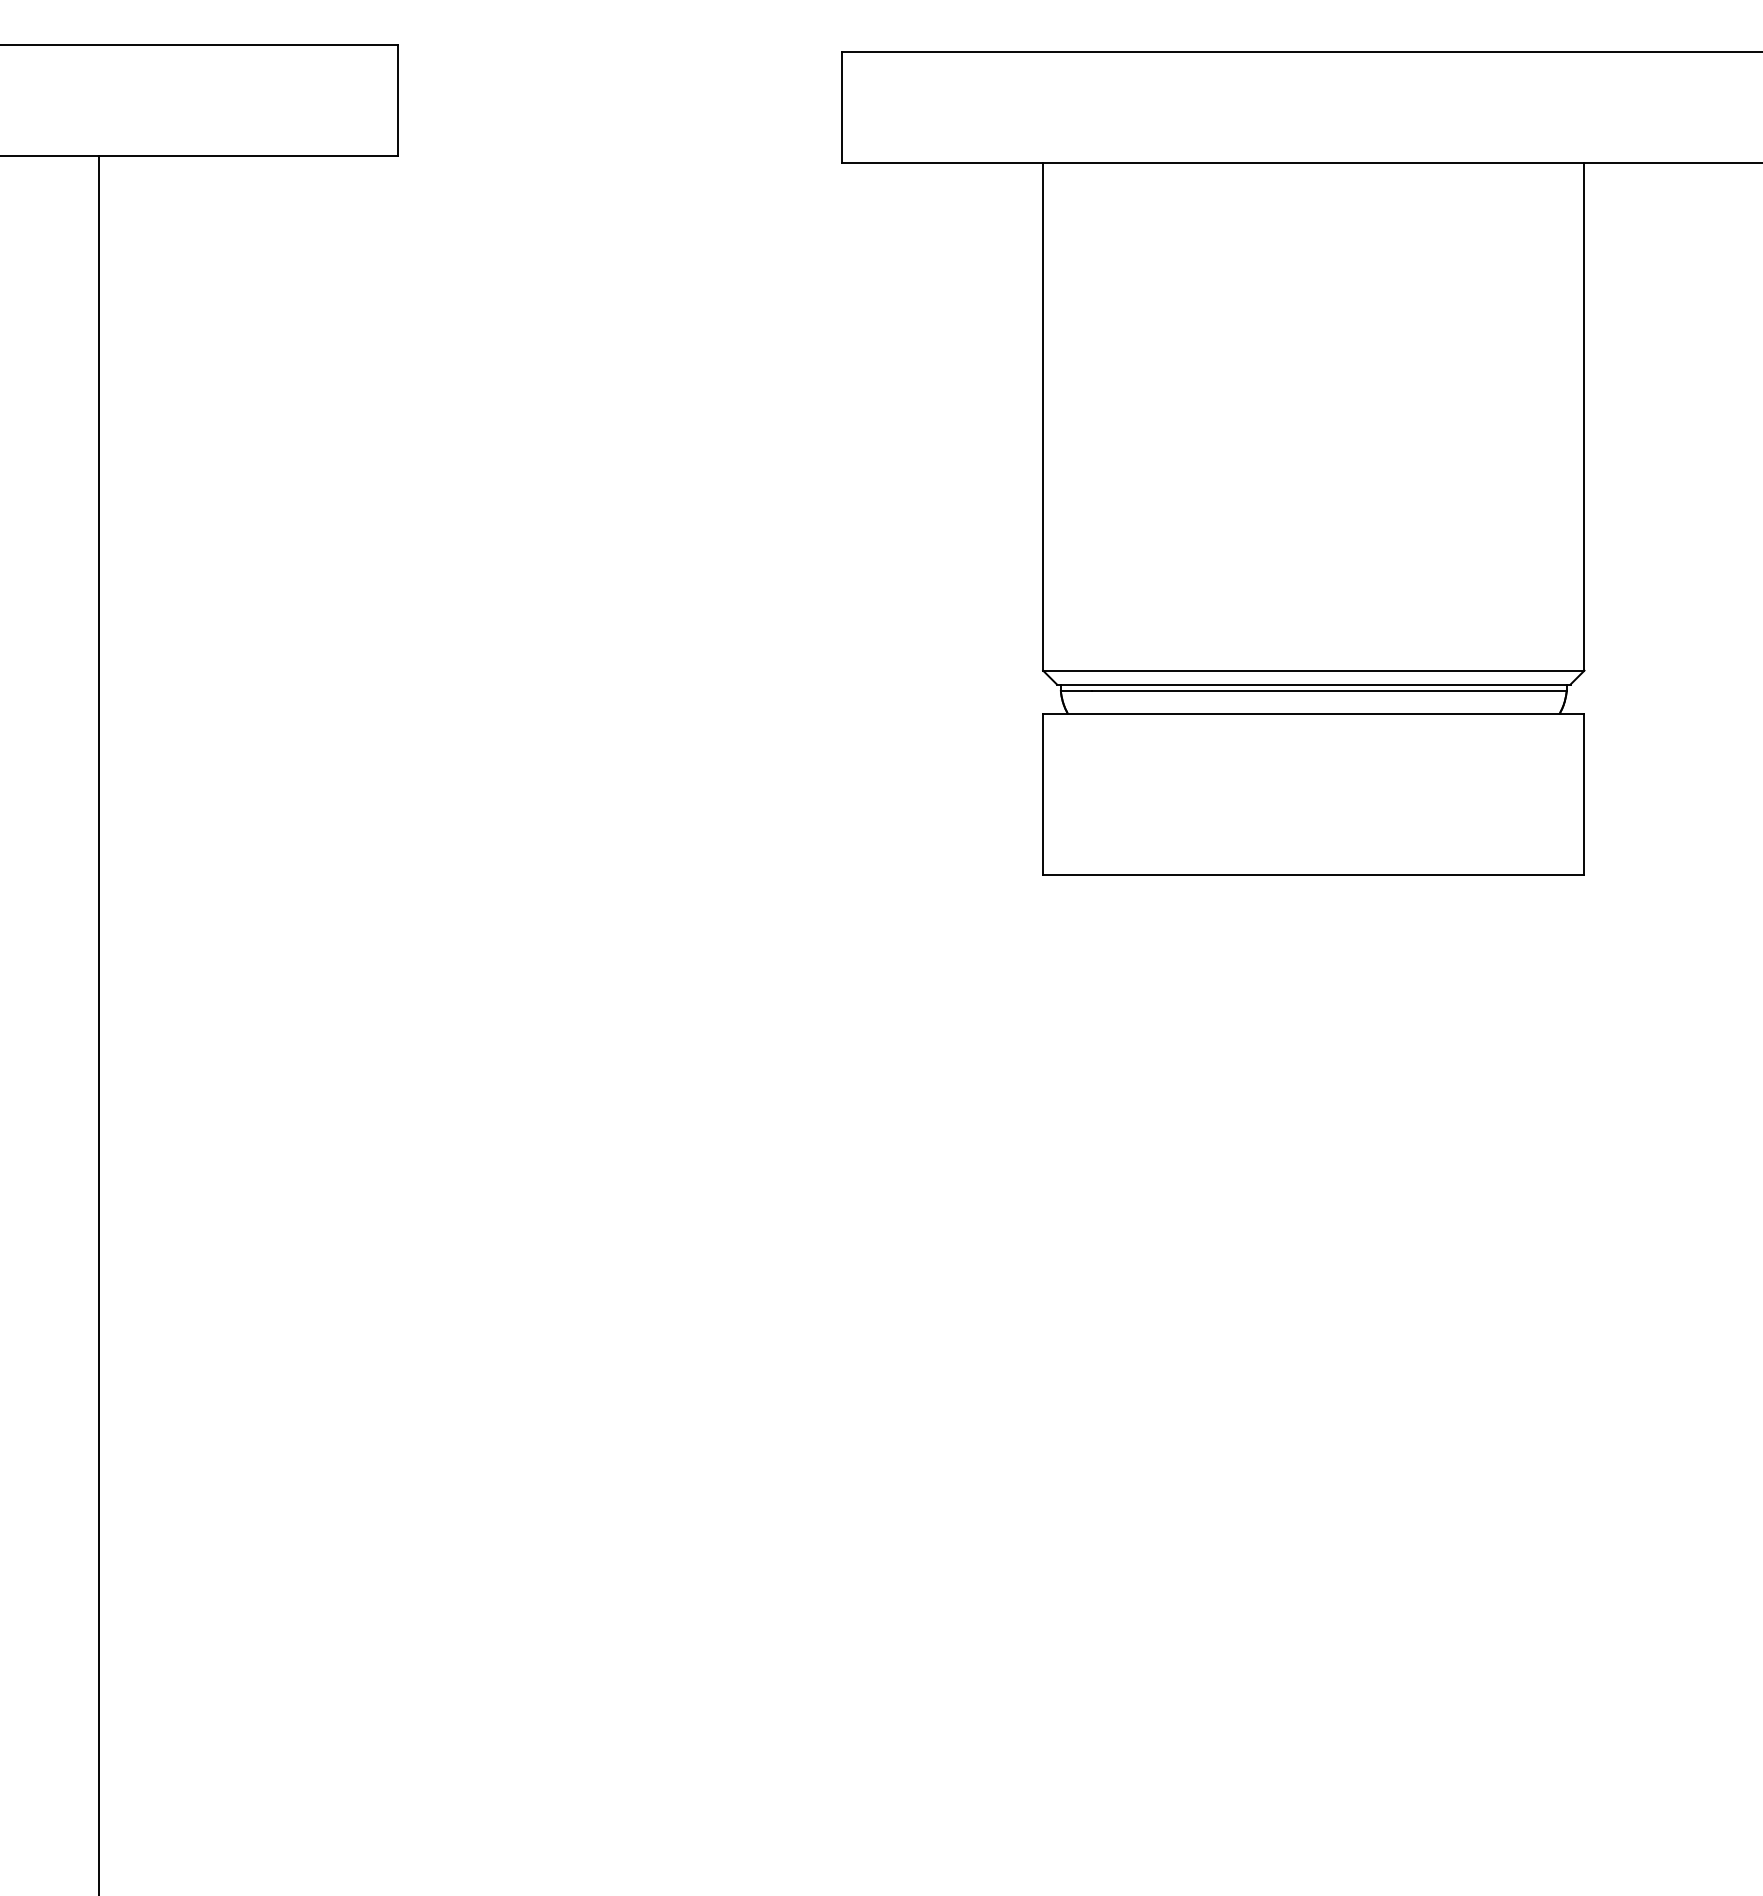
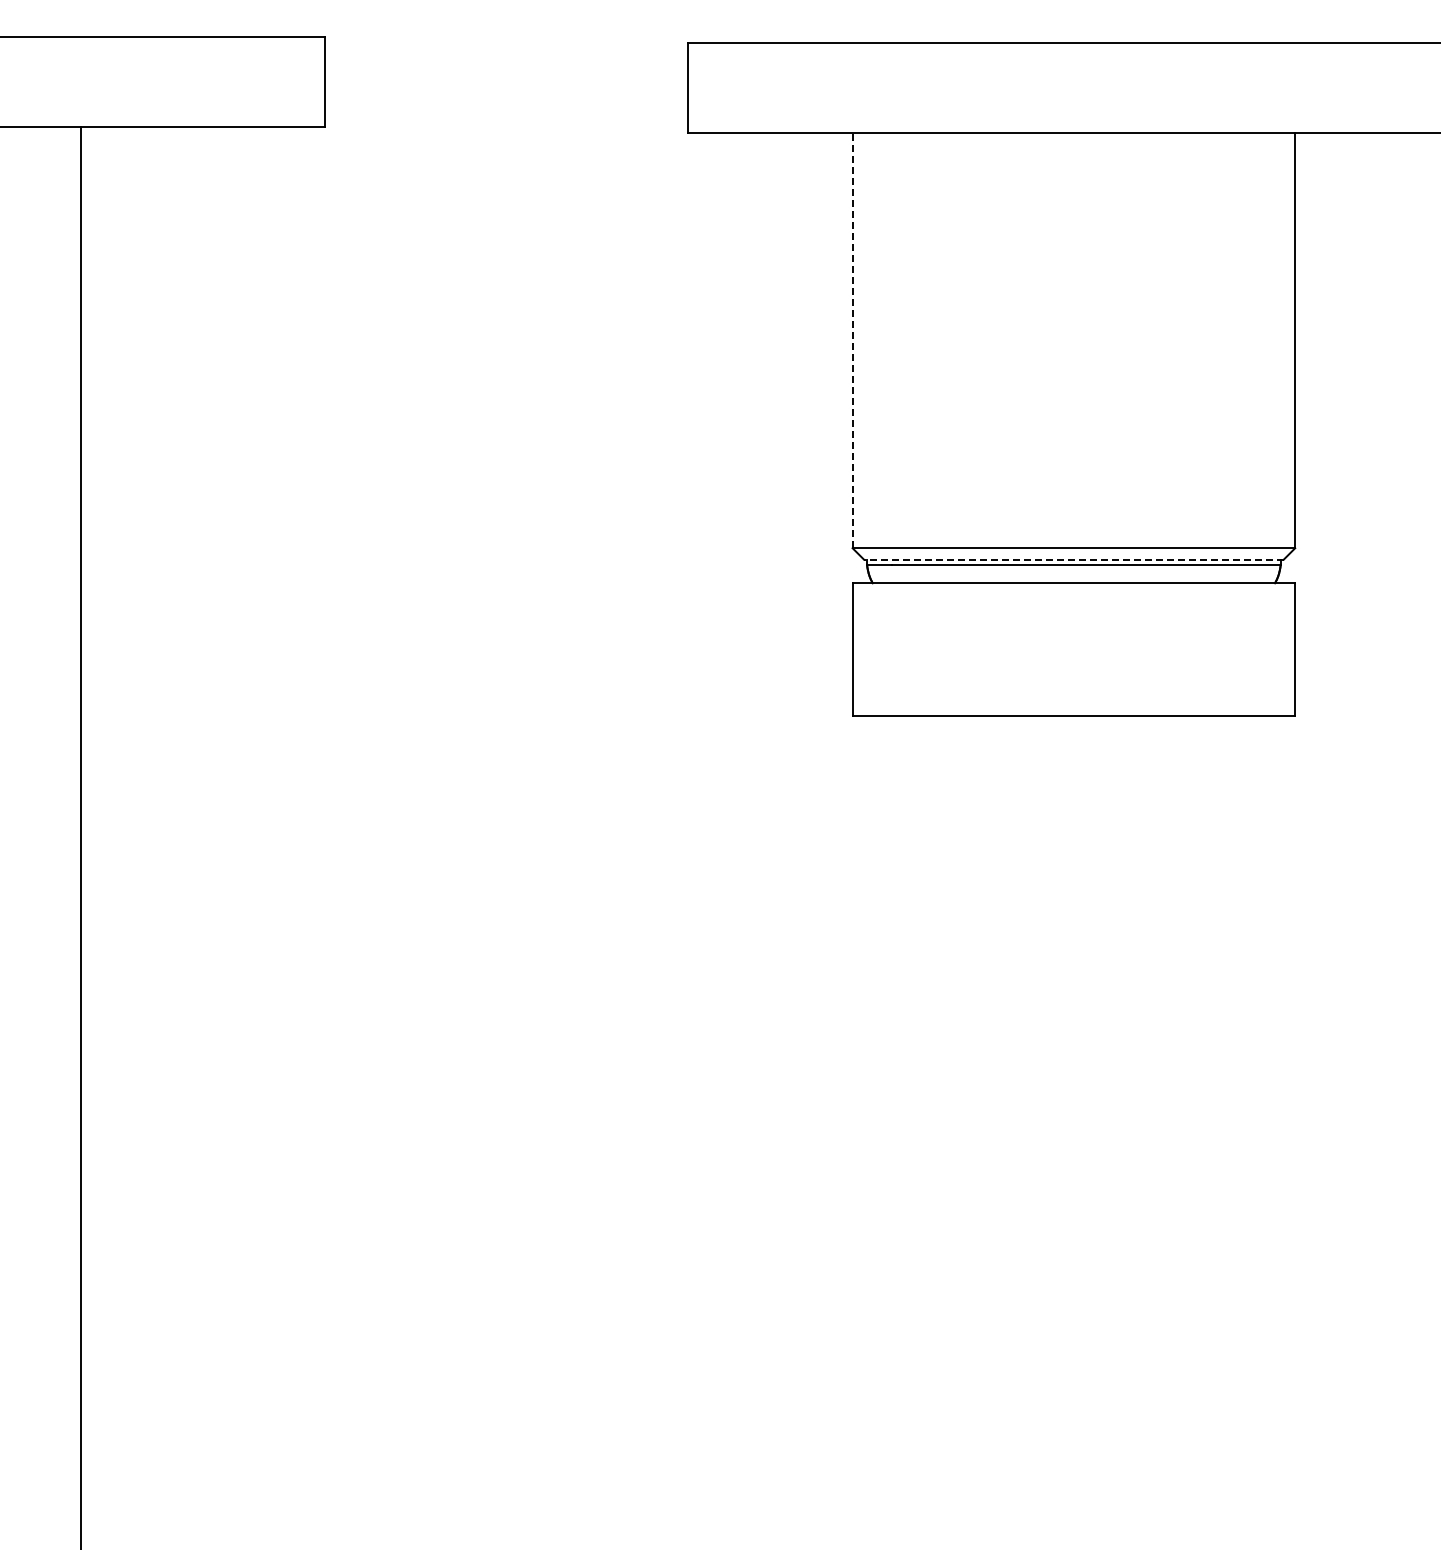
line: (1042, 416) -> (852, 340), solid -> dashed
line: (1313, 684) -> (1073, 559), solid -> dashed

